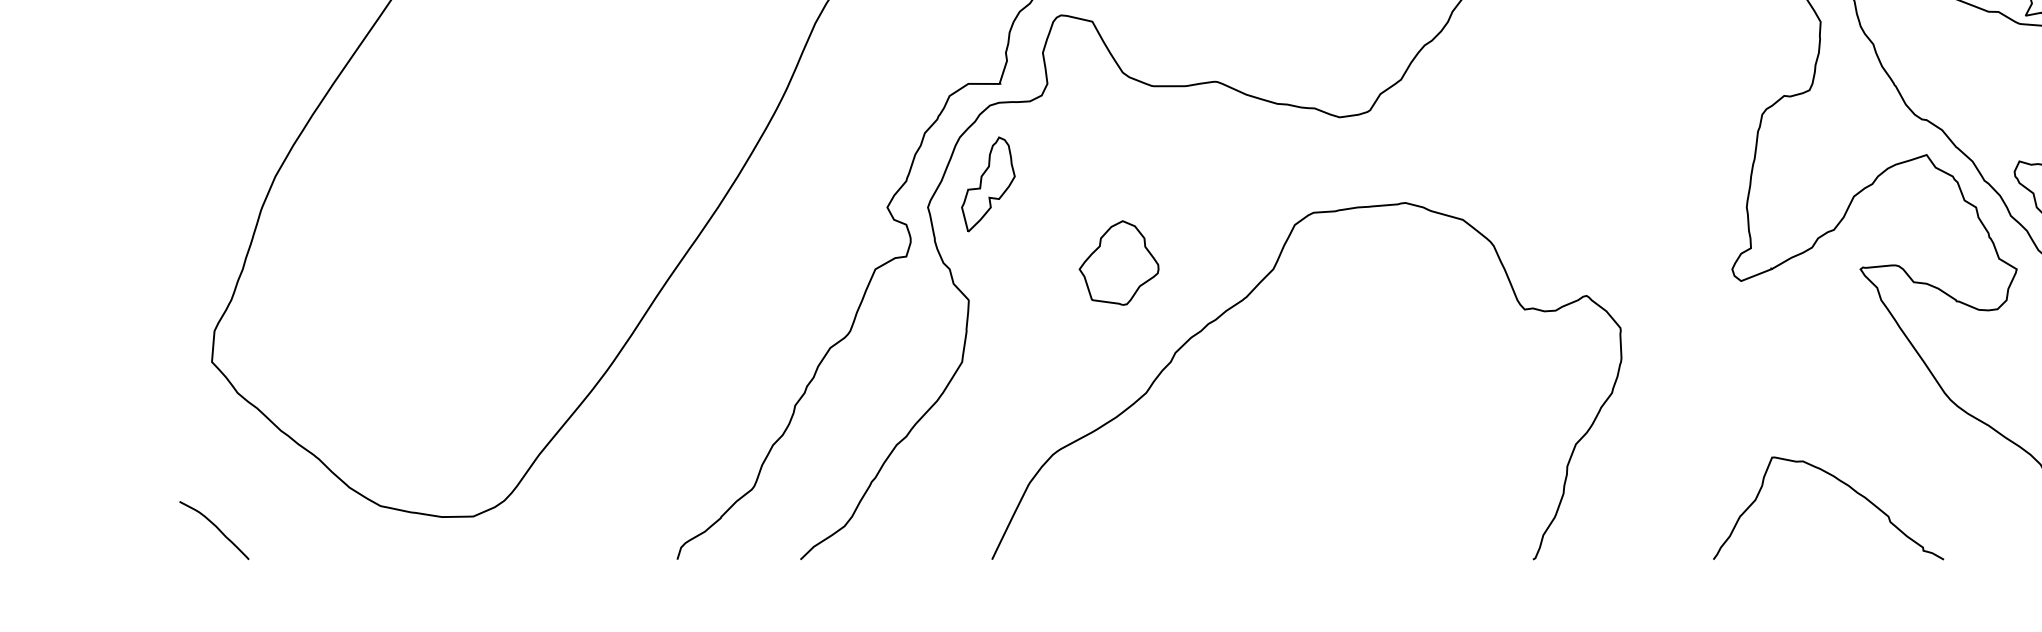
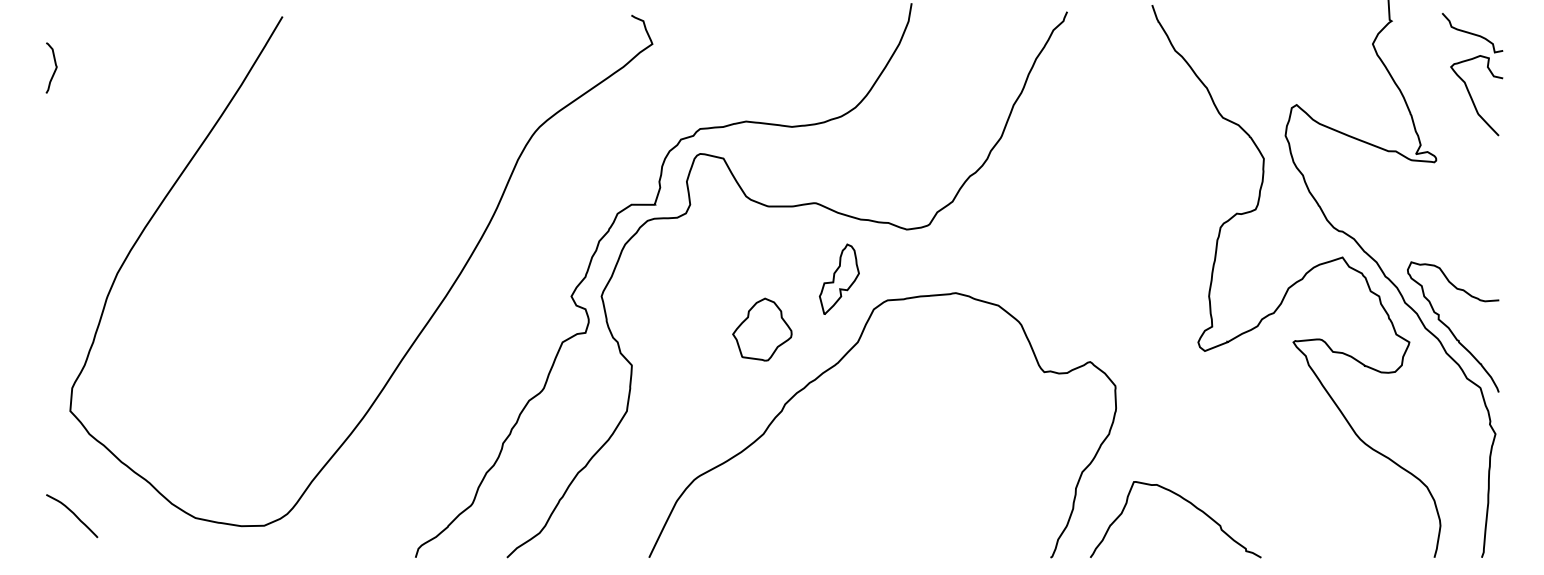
part: (988, 183) -> (839, 278), moved
part: (1119, 262) -> (762, 329), moved
curve: (1844, 485) -> (1187, 502), moved
curve: (216, 528) -> (73, 514), moved

